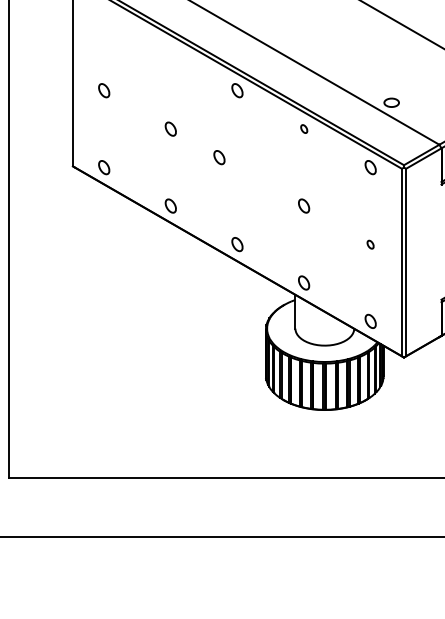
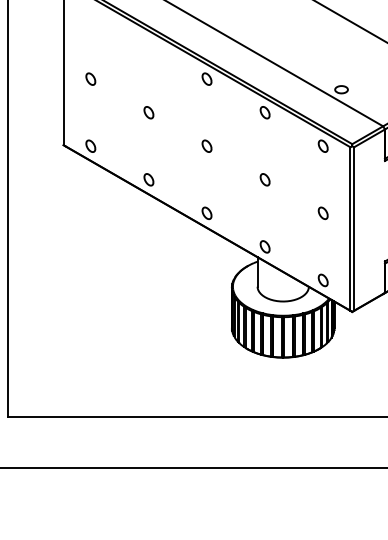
part: (304, 128) -> (265, 112), size x1.67
part: (219, 157) -> (207, 146), moved
part: (370, 244) -> (323, 213), size x1.67

